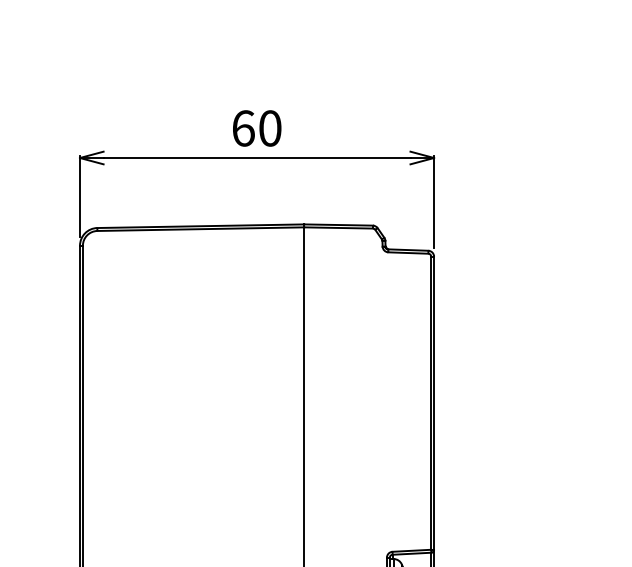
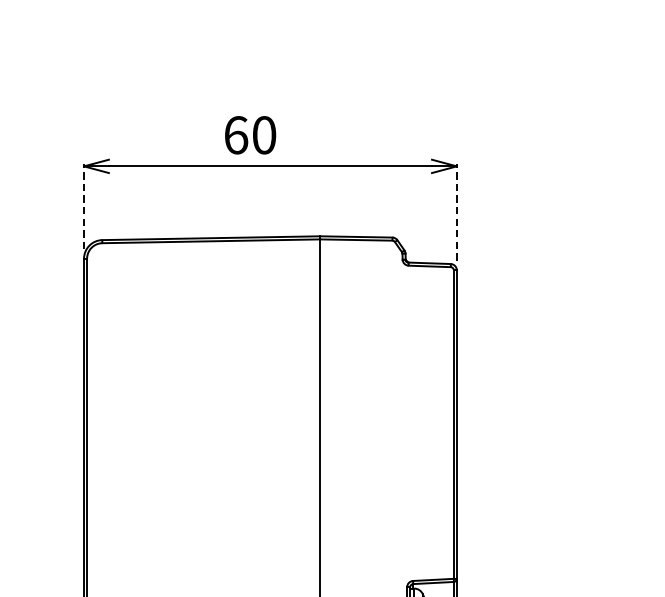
text: (257, 128) -> (250, 135), moved
line: (80, 195) -> (84, 205), solid -> dashed
line: (434, 201) -> (457, 212), solid -> dashed

